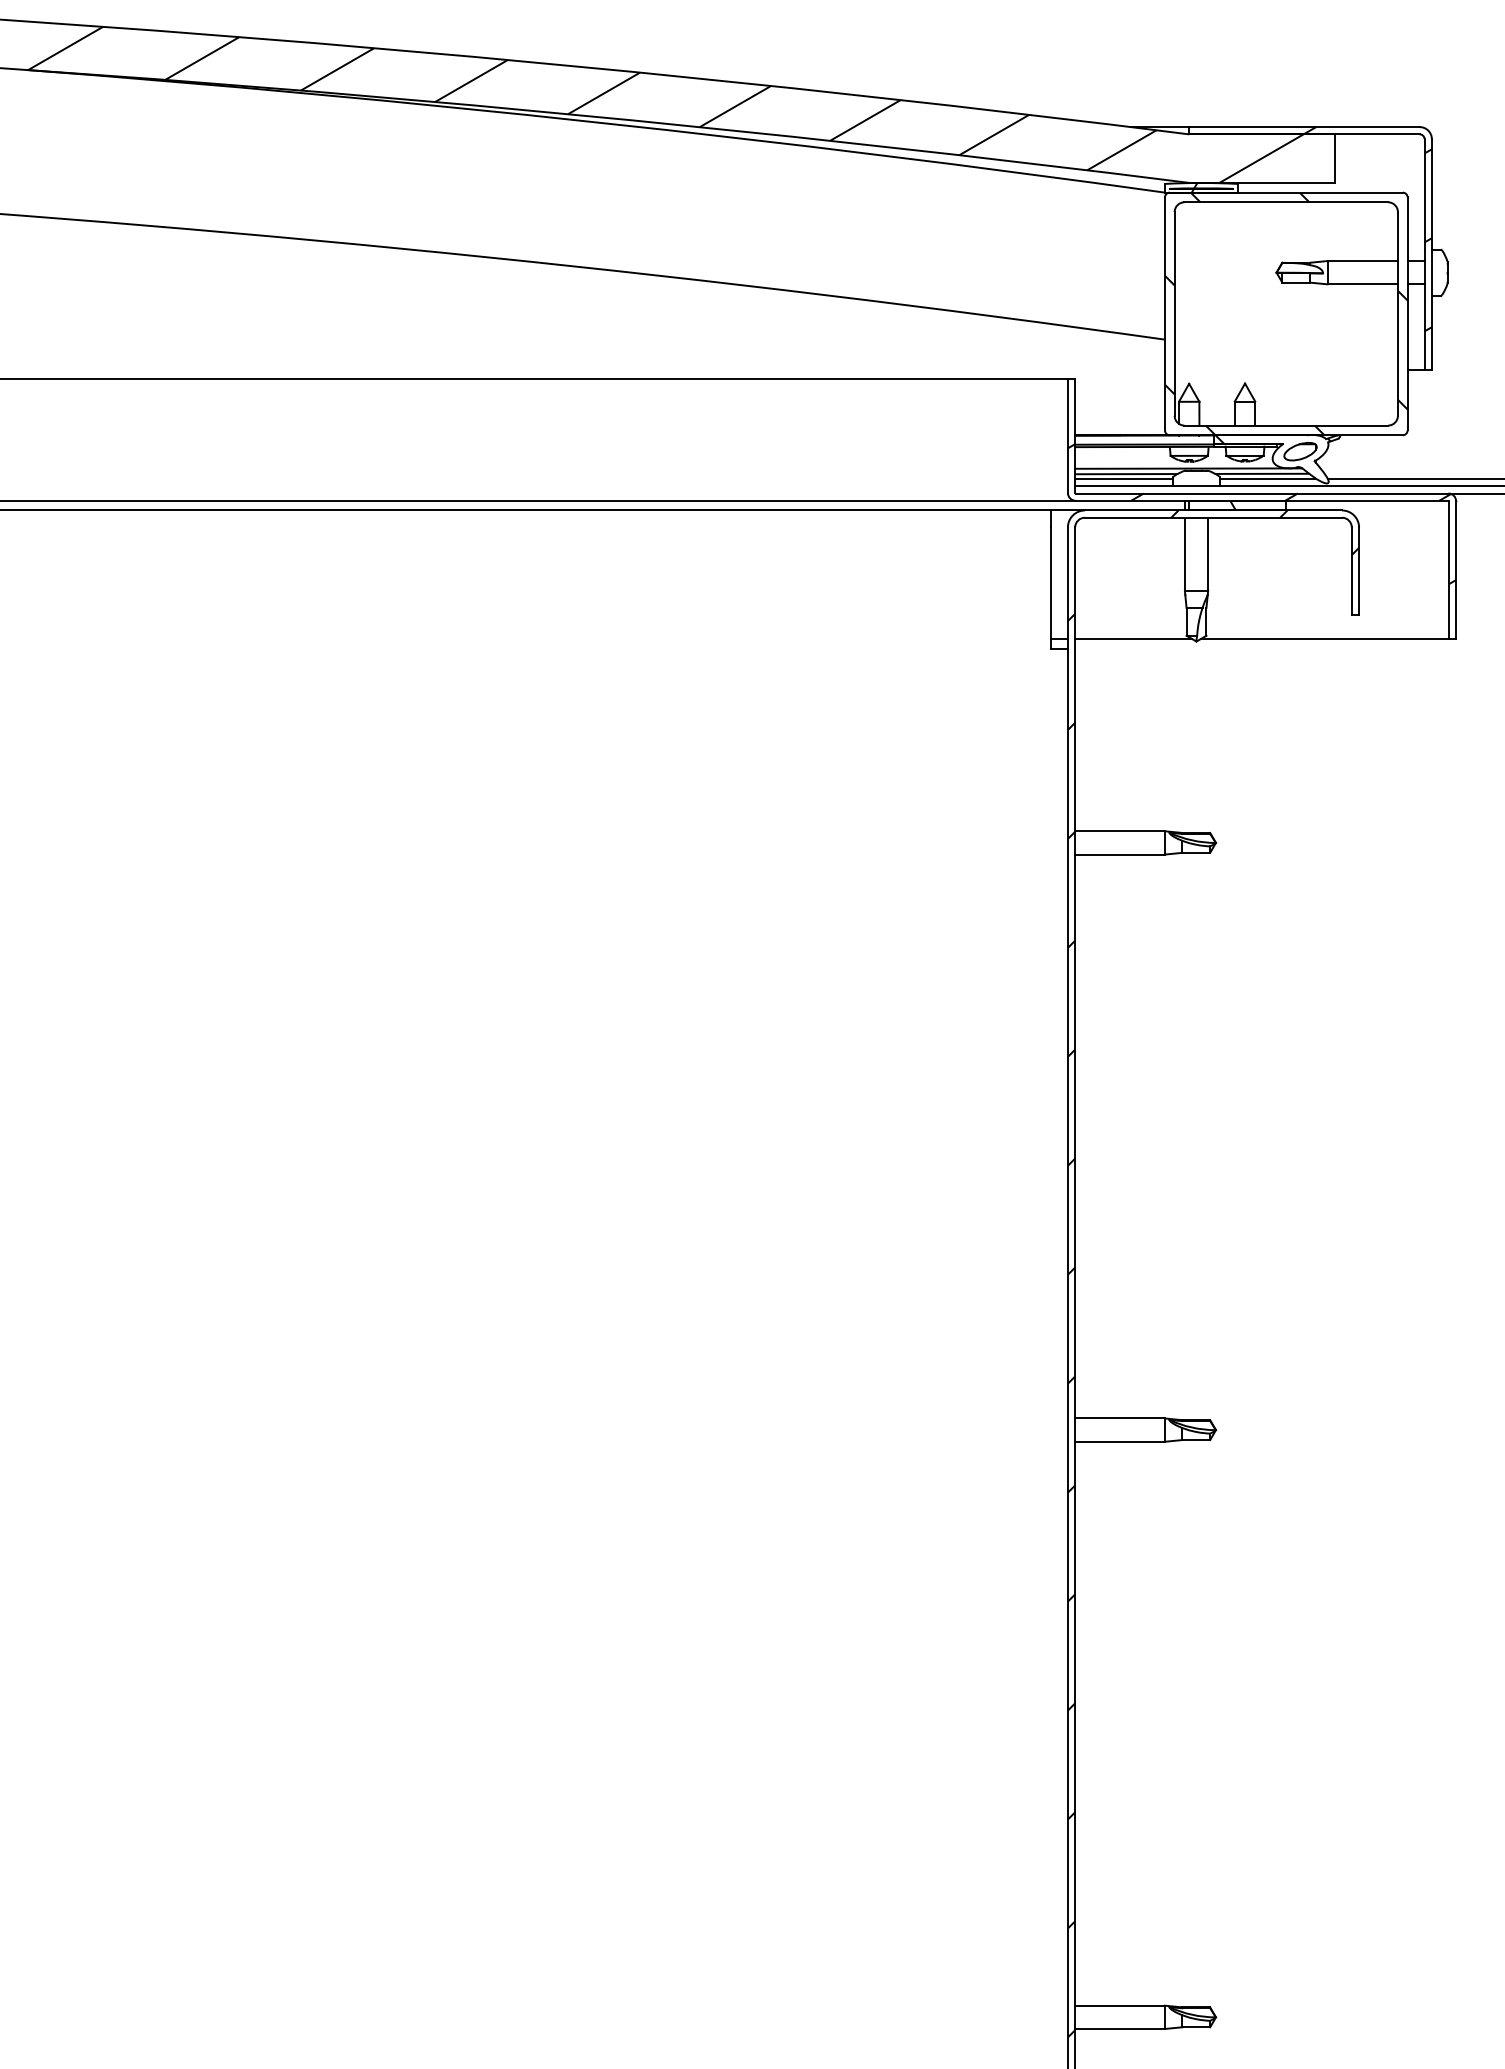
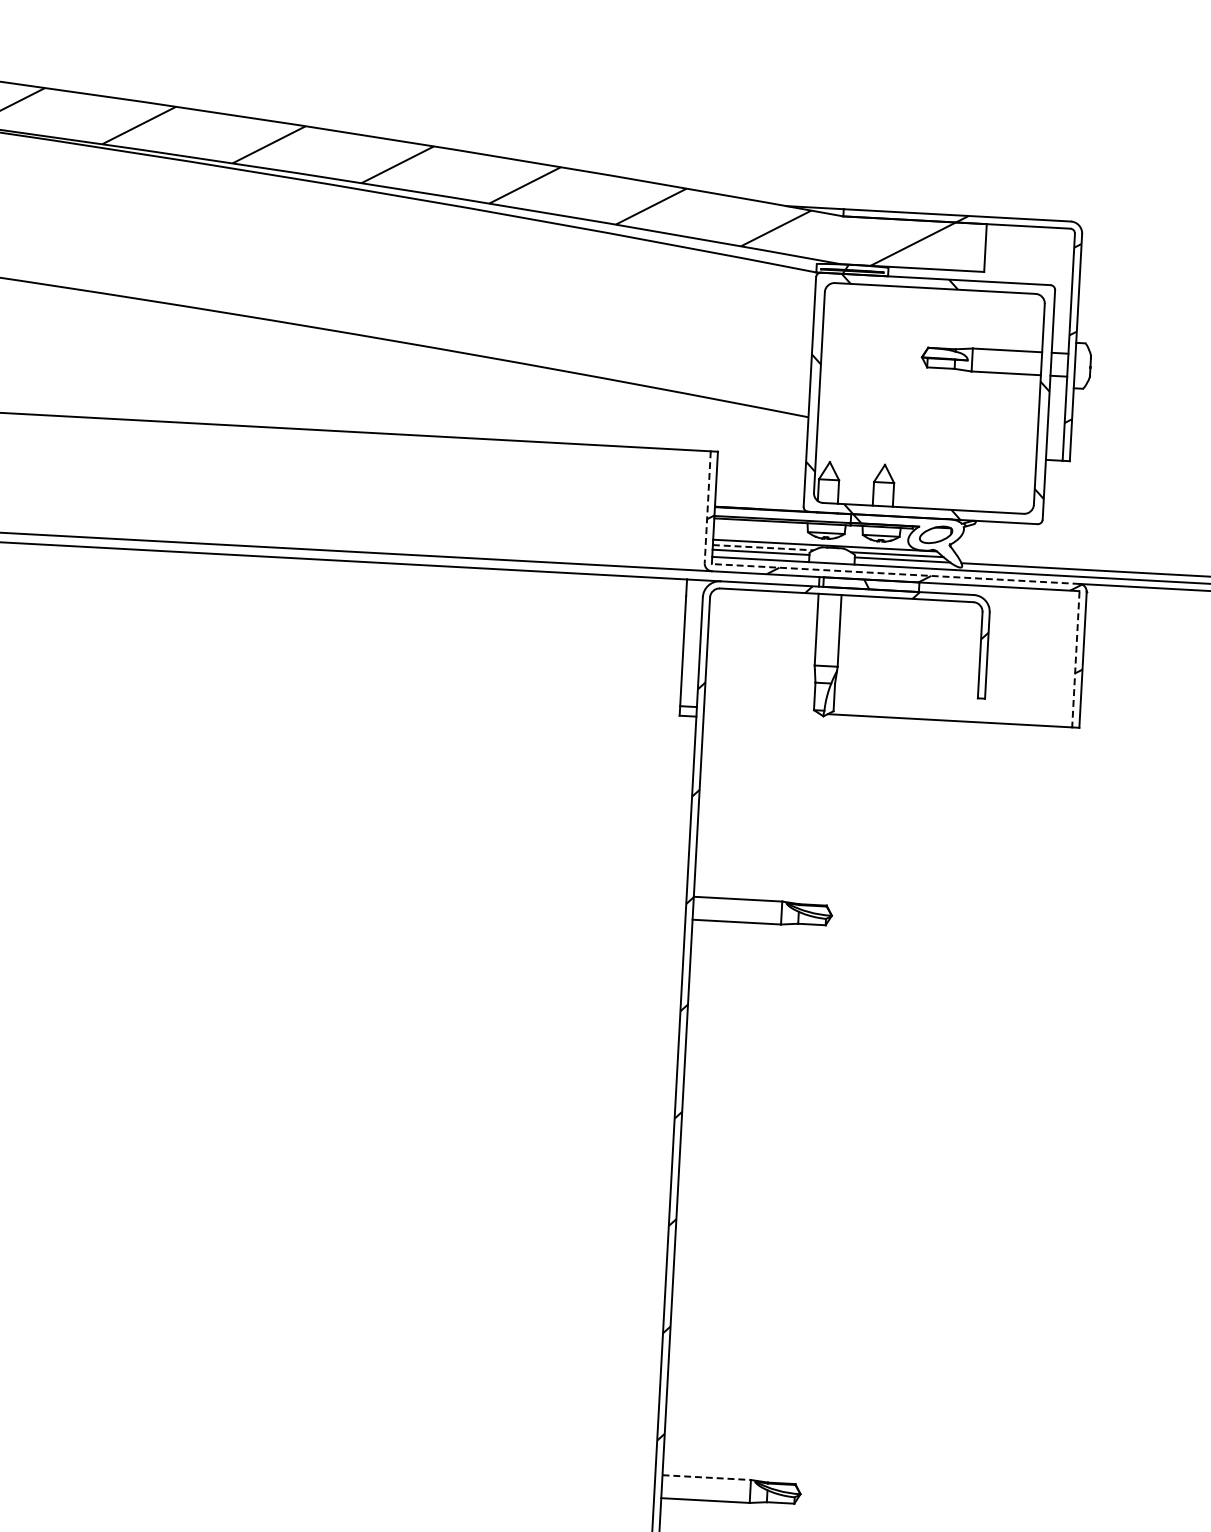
line: (1067, 436) -> (707, 507), solid -> dashed
line: (1126, 474) -> (763, 548), solid -> dashed
line: (1261, 493) -> (895, 573), solid -> dashed
line: (1448, 570) -> (1075, 659), solid -> dashed
line: (1133, 639) -> (761, 710), removed
line: (1120, 1418) -> (707, 1477), solid -> dashed

